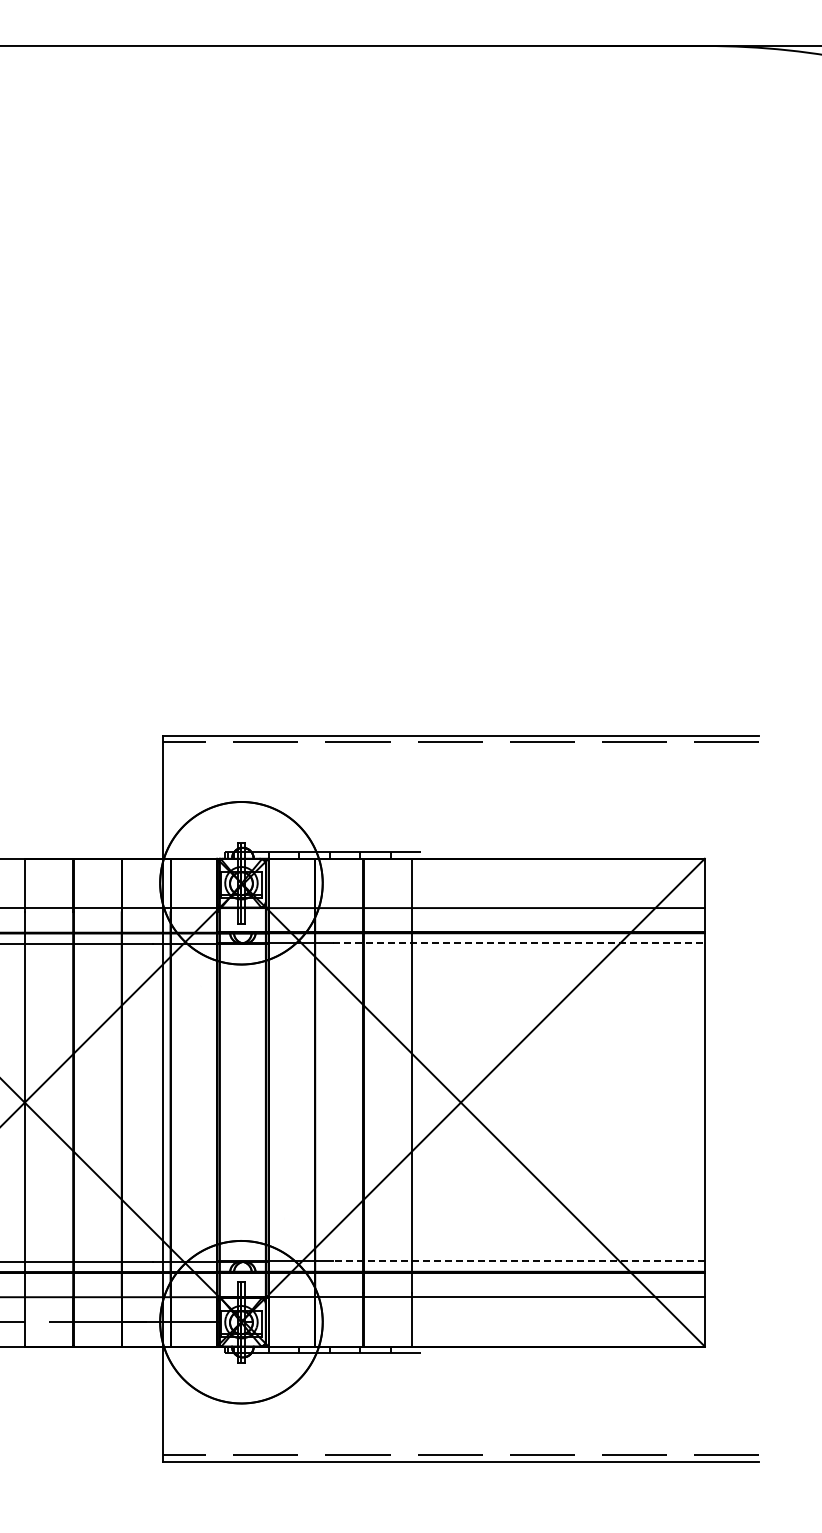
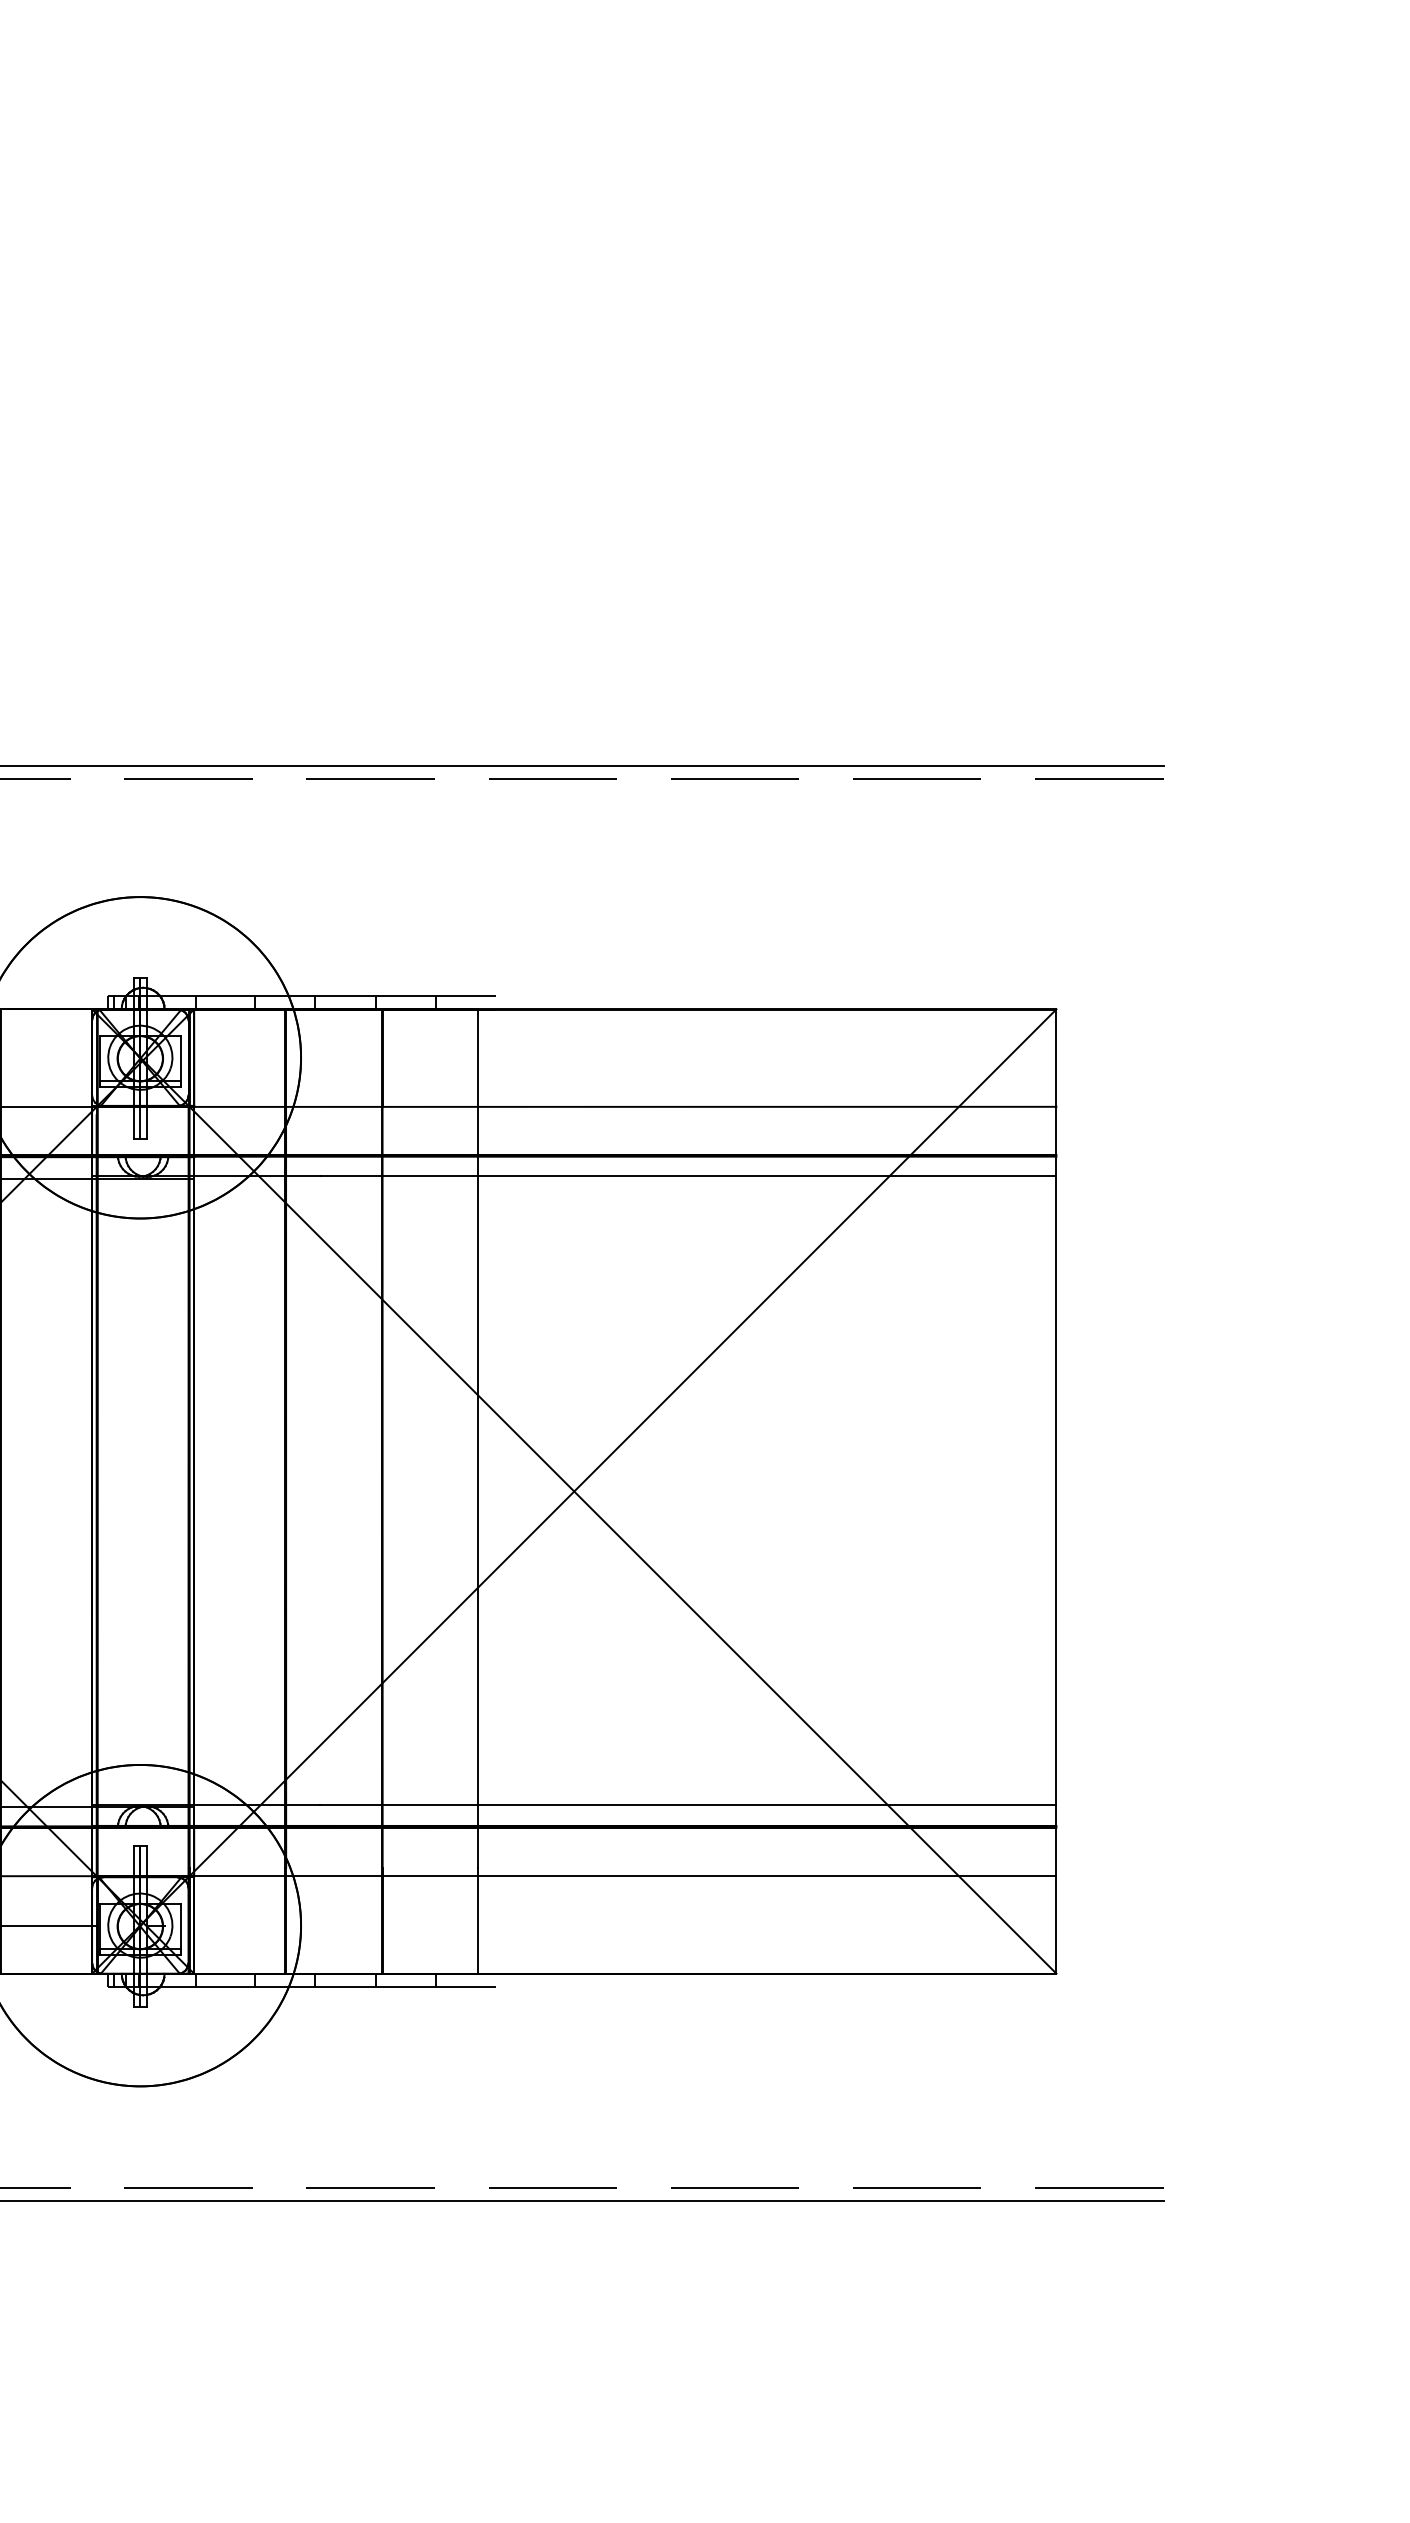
line: (519, 943) -> (690, 1176), dashed -> solid
line: (518, 1260) -> (688, 1803), dashed -> solid

